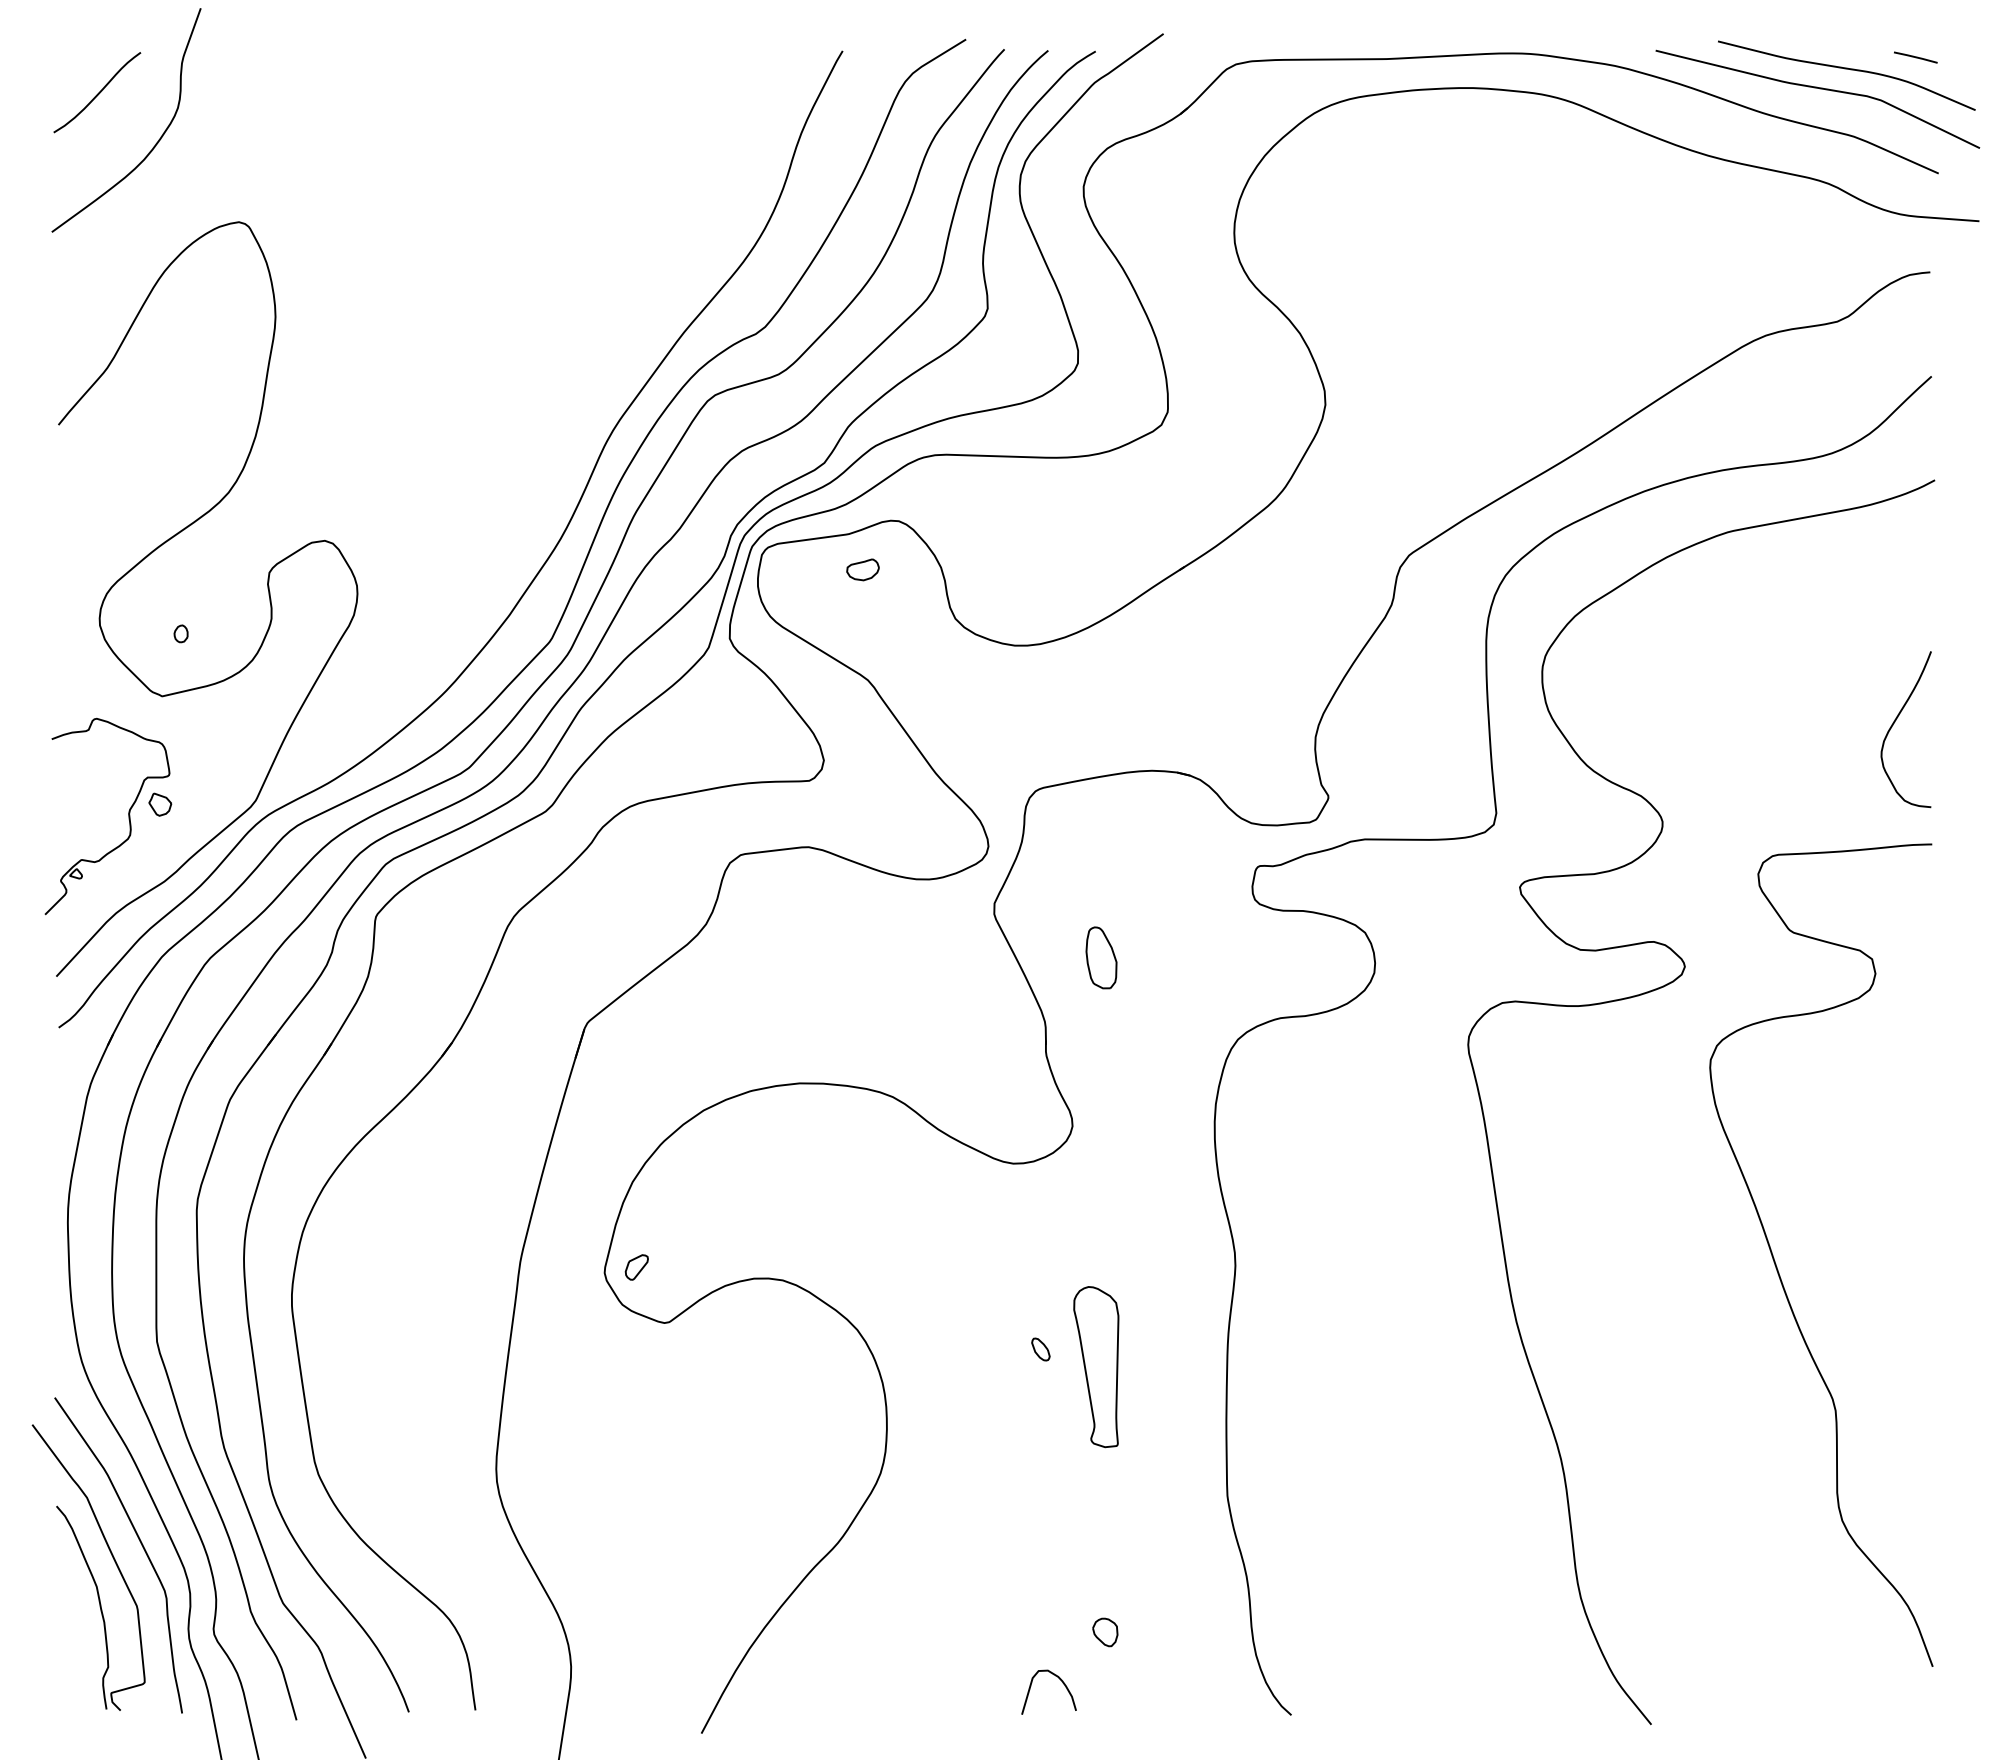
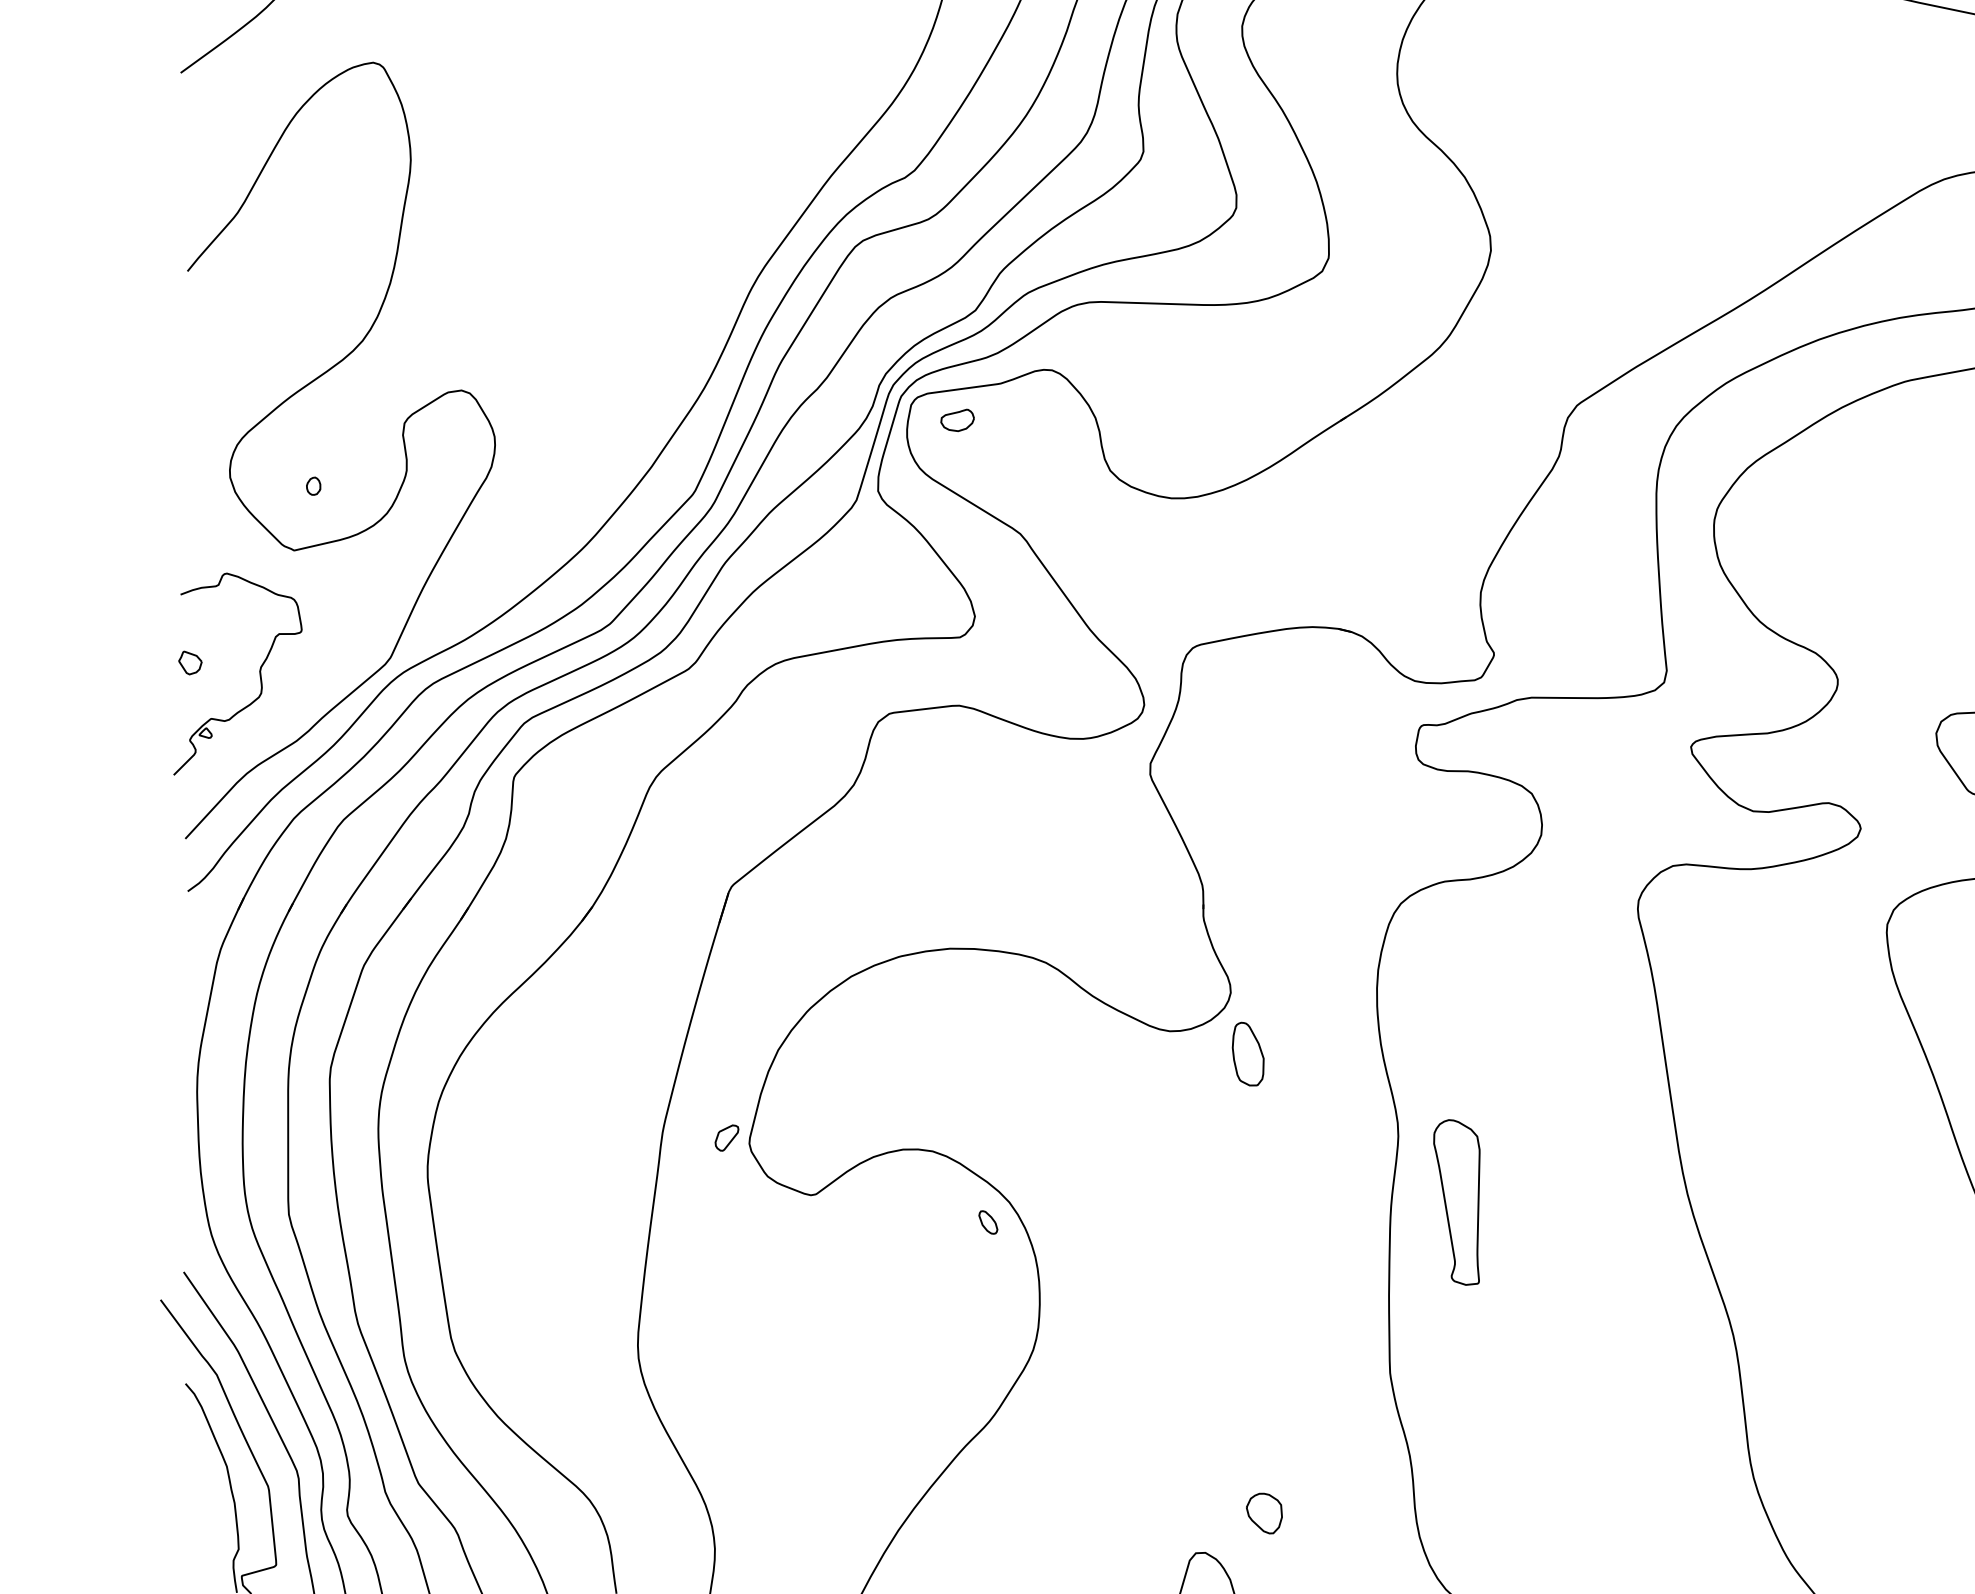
part: (862, 569) -> (957, 420), moved
part: (160, 804) -> (190, 662), moved
part: (1101, 957) -> (1248, 1053), moved
part: (636, 1267) -> (726, 1138), moved
part: (1040, 1349) -> (987, 1222), moved
part: (1096, 1367) -> (1457, 1202), moved
part: (1105, 1632) -> (1264, 1513), size x1.4

